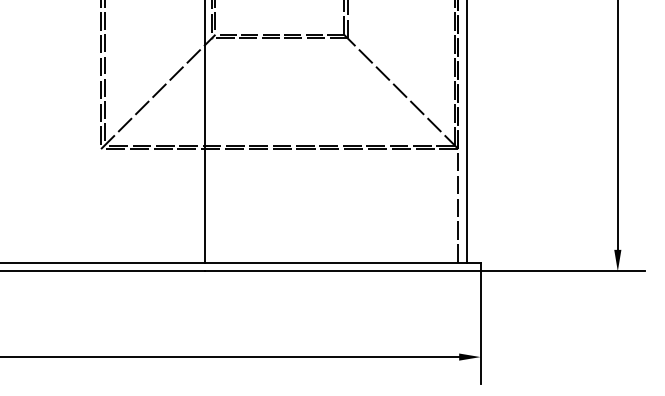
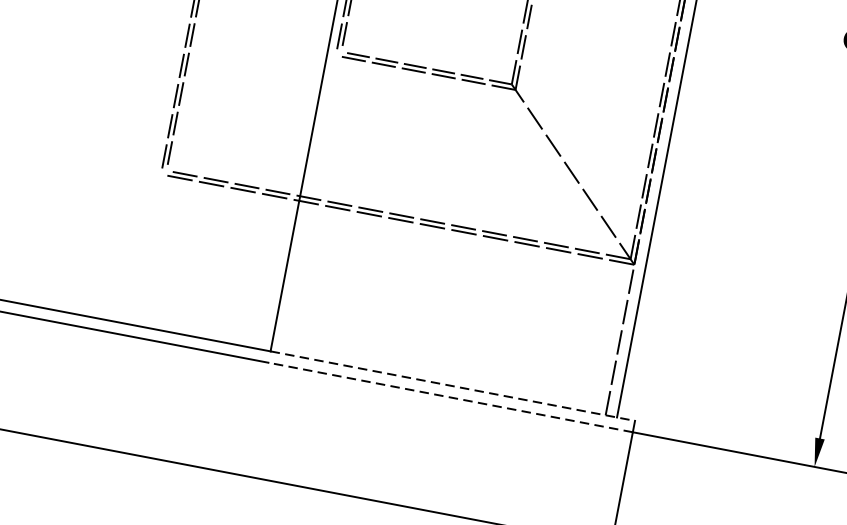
line: (158, 91) -> (251, 112), removed
line: (343, 262) -> (453, 385), solid -> dashed
line: (343, 271) -> (451, 397), solid -> dashed

